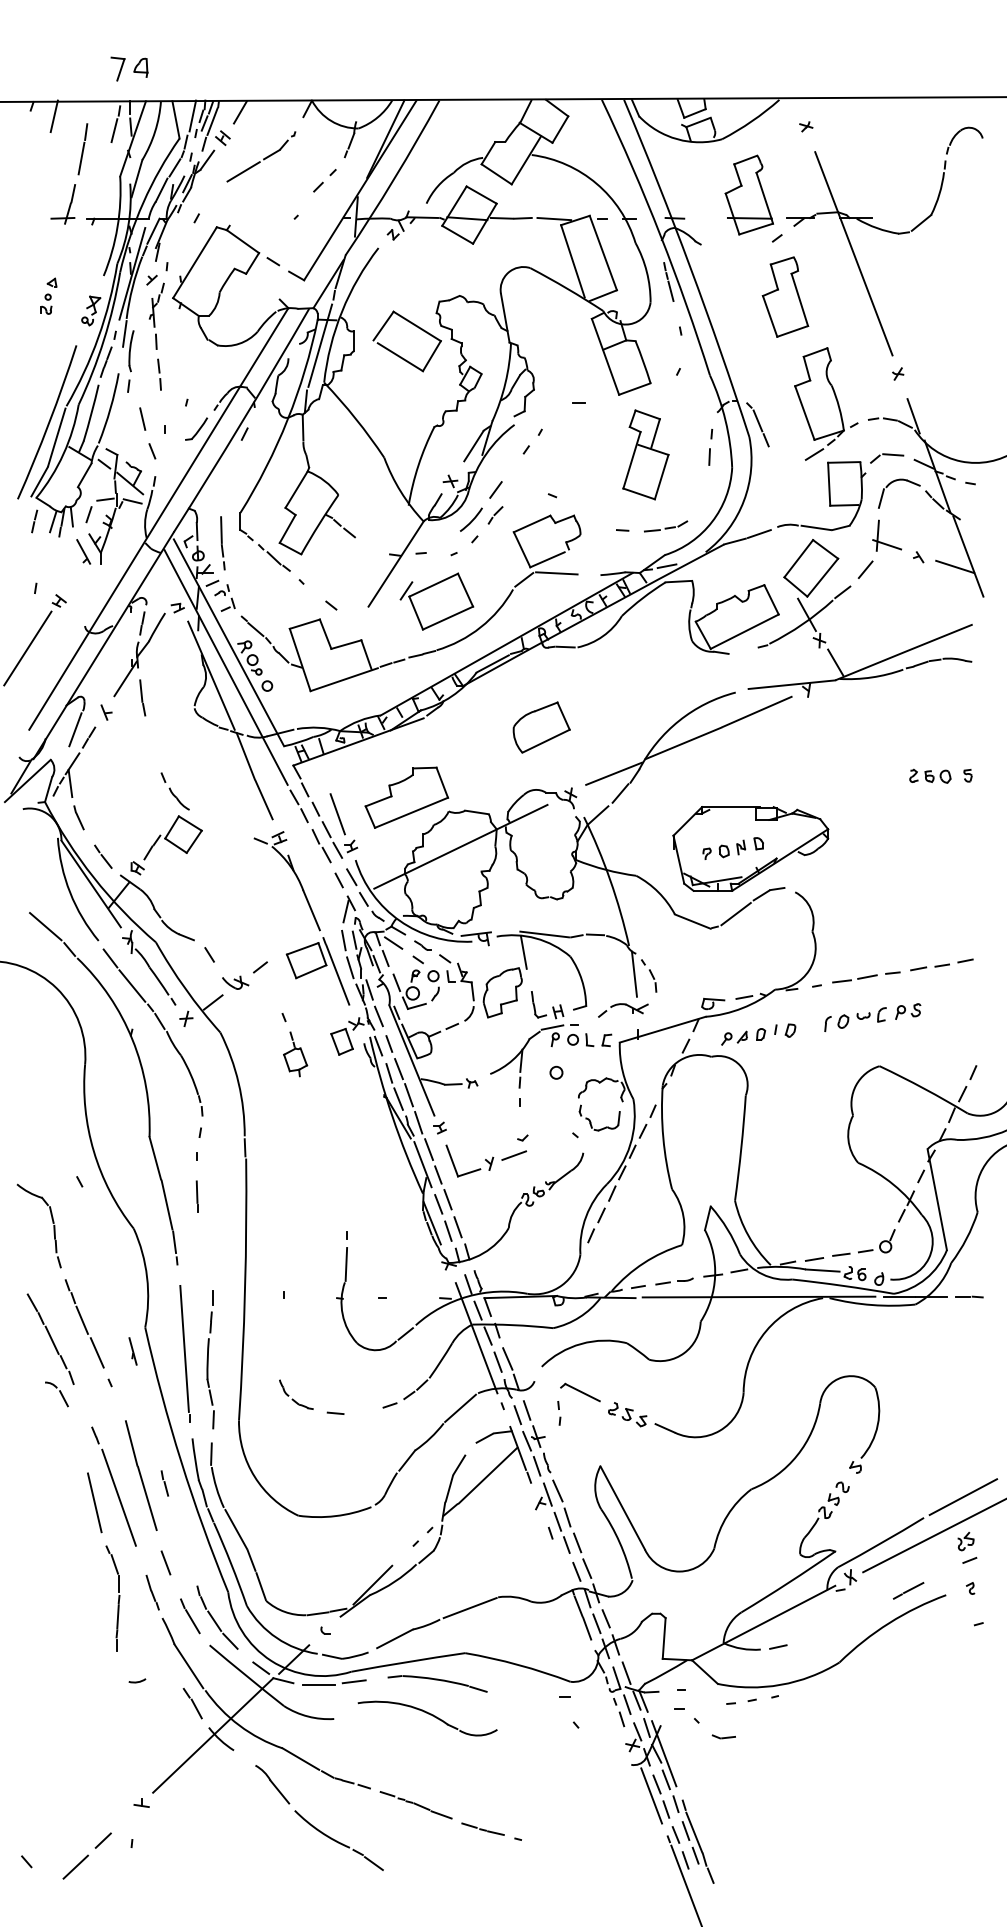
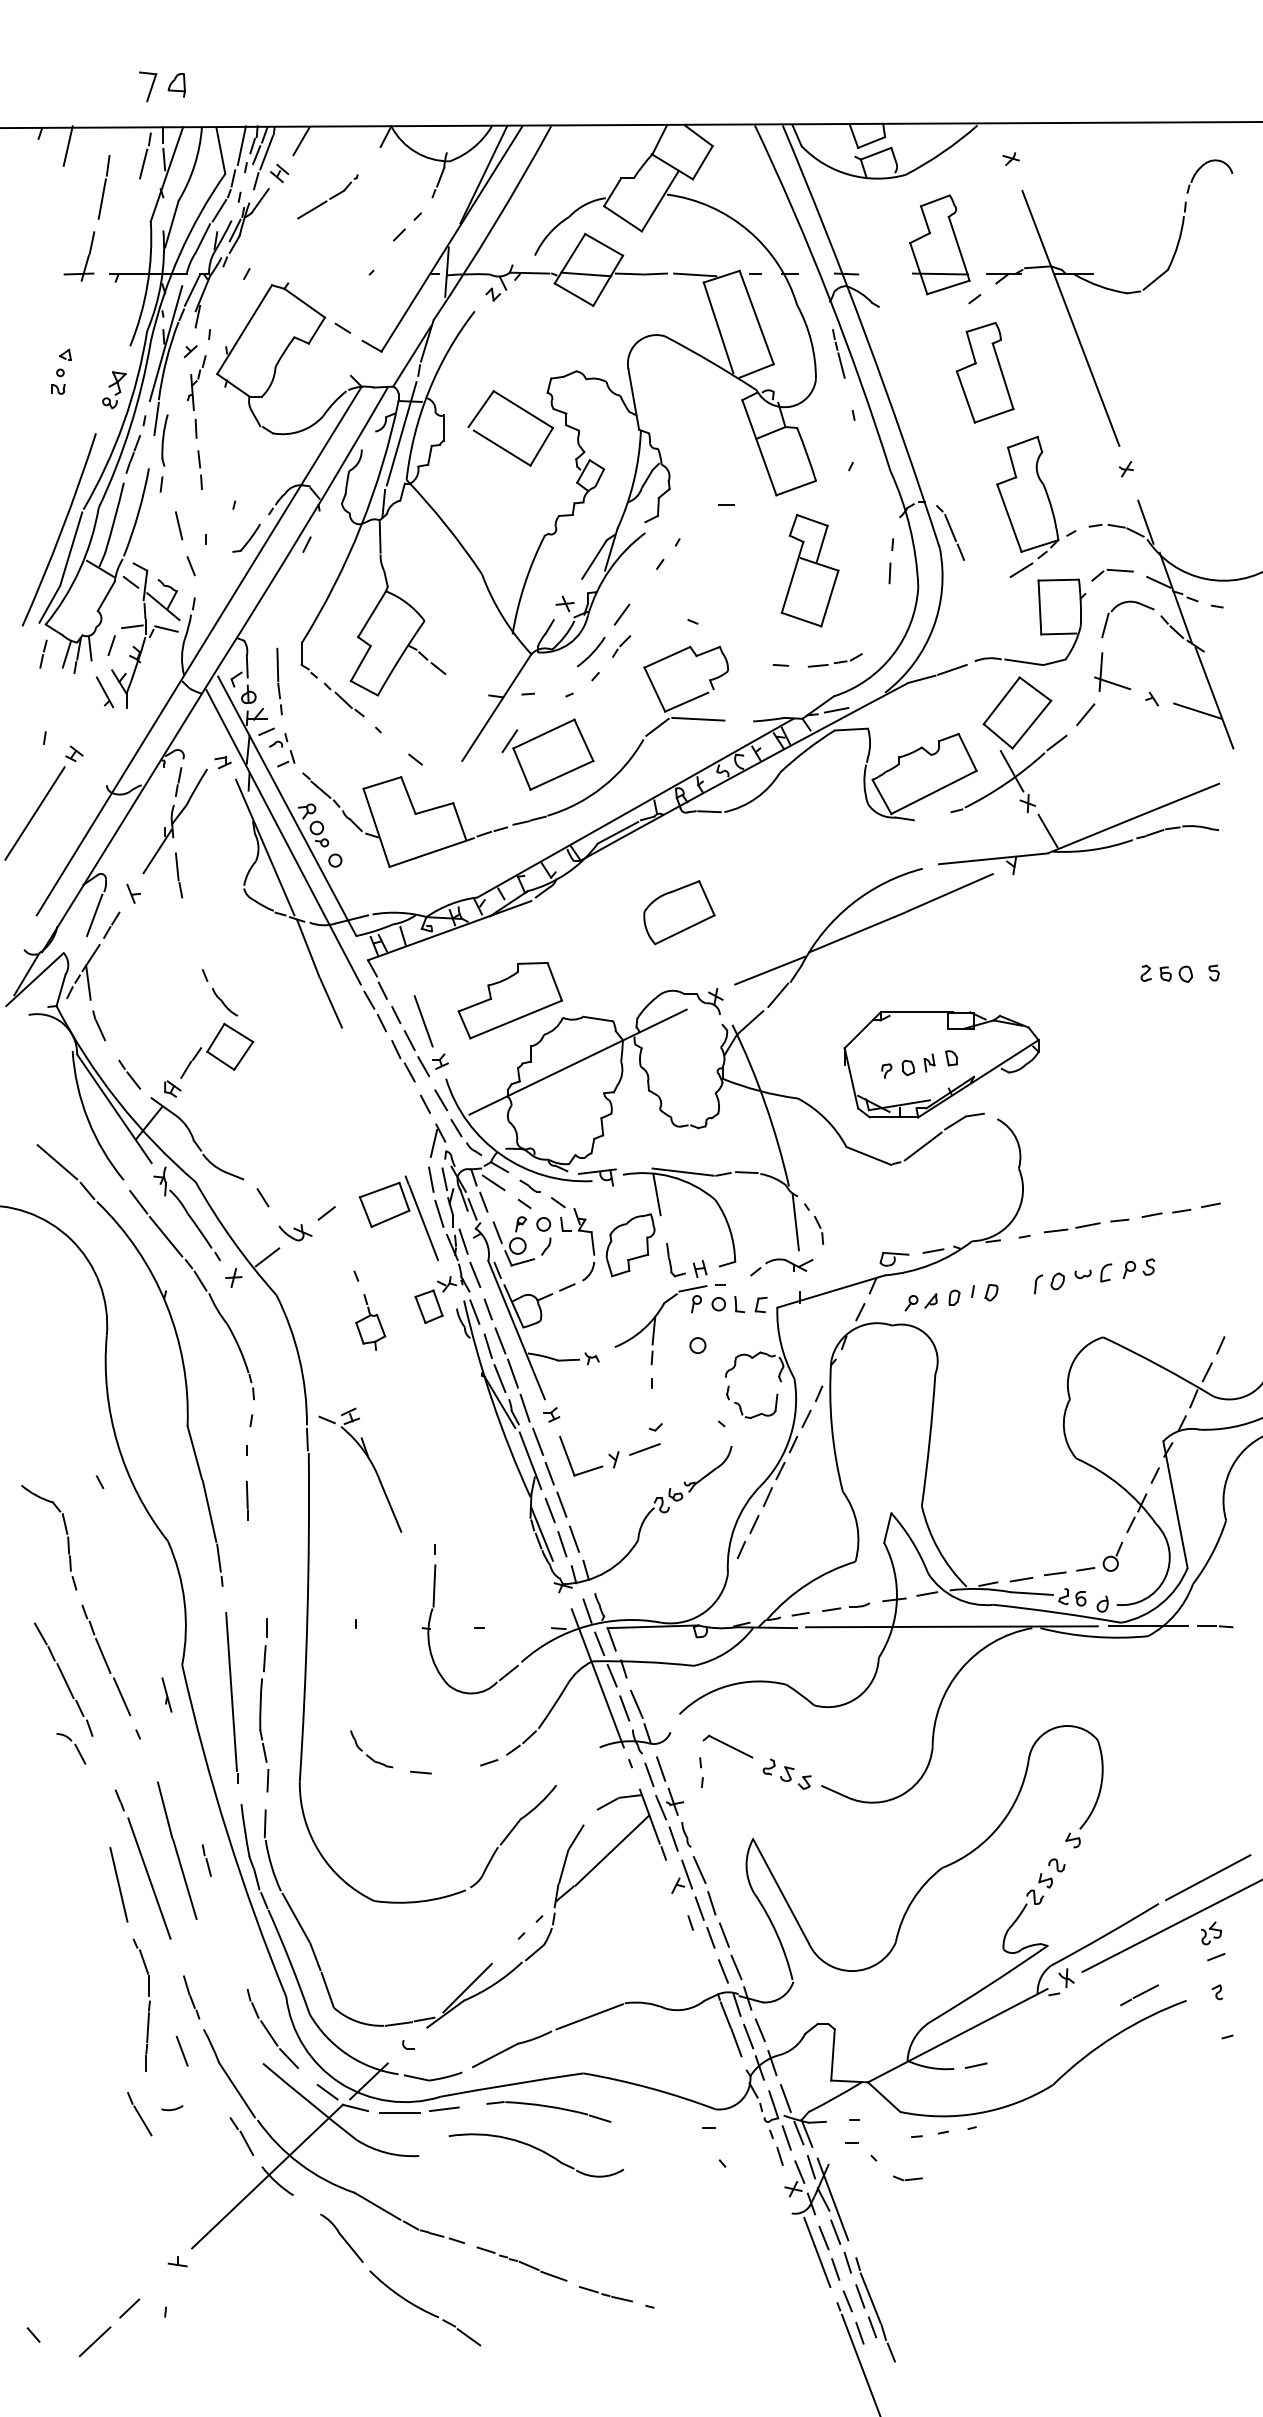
part: (261, 156) -> (327, 196), size x0.7
part: (295, 875) -> (370, 1463), moved
line: (460, 1408) -> (577, 1766), removed
line: (165, 1562) -> (181, 2050), moved
part: (190, 1616) -> (139, 2114), moved

